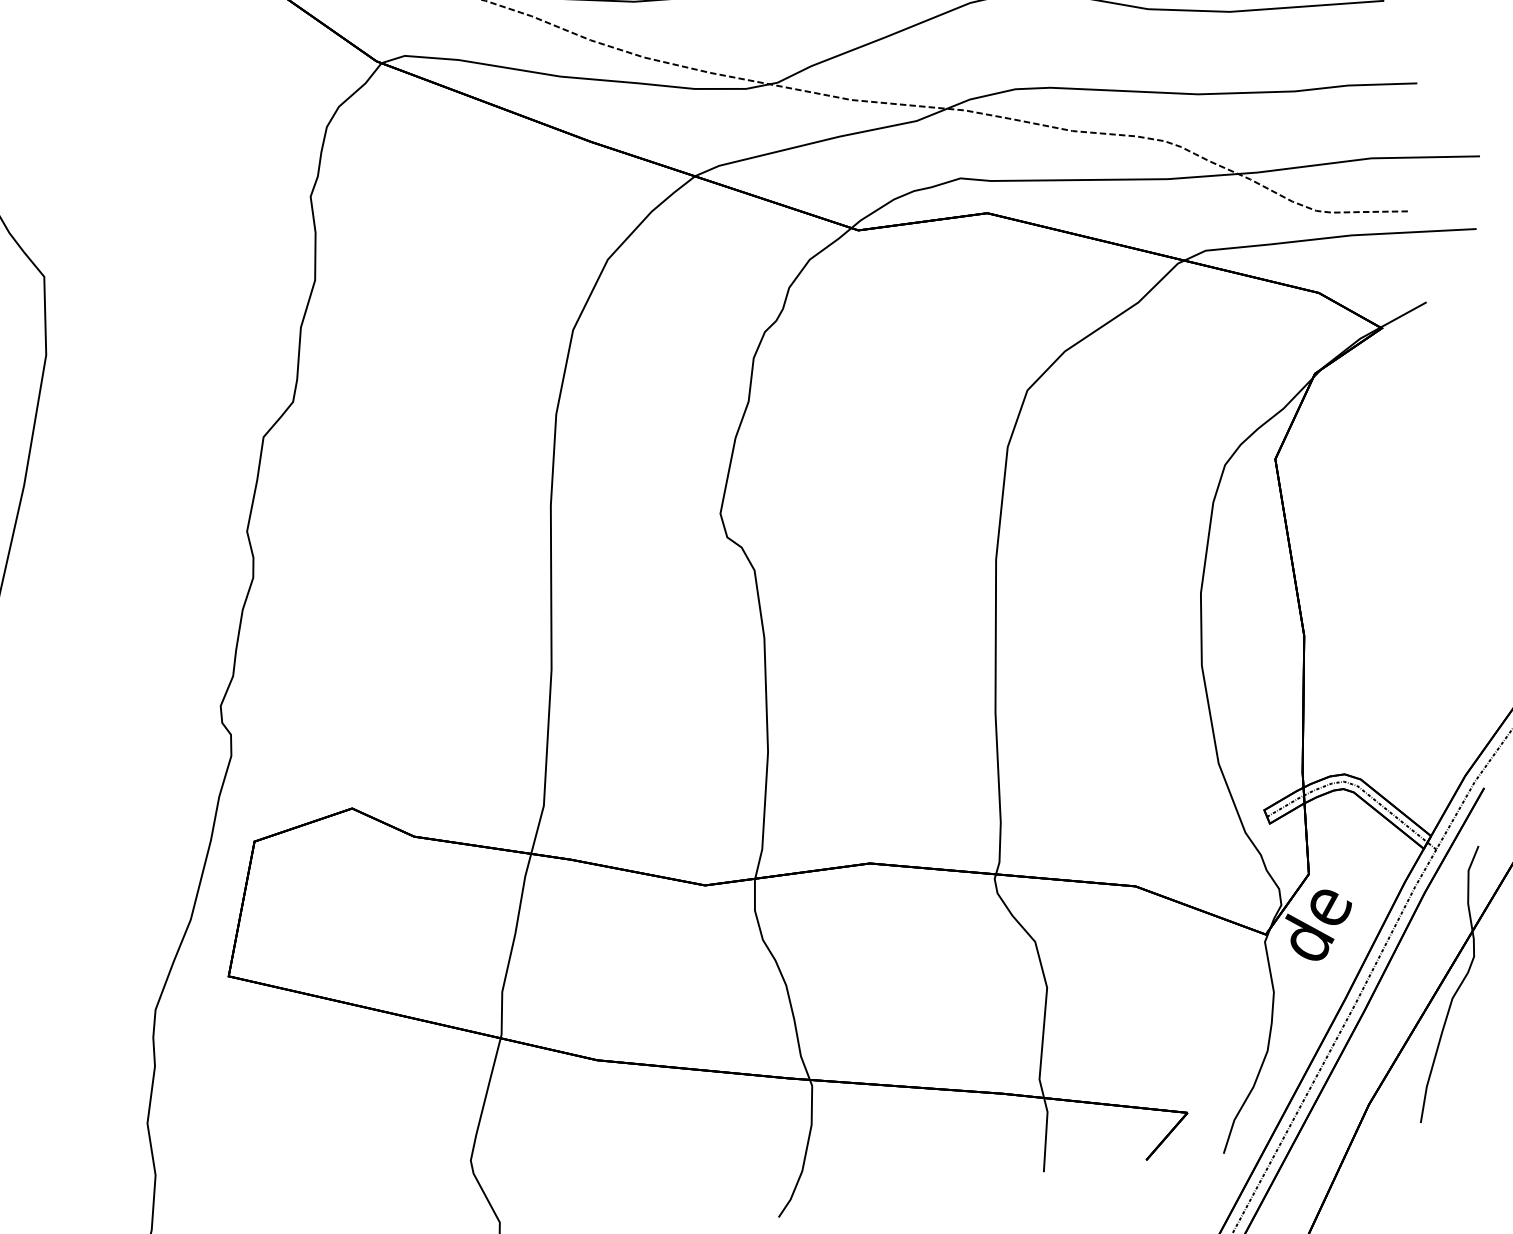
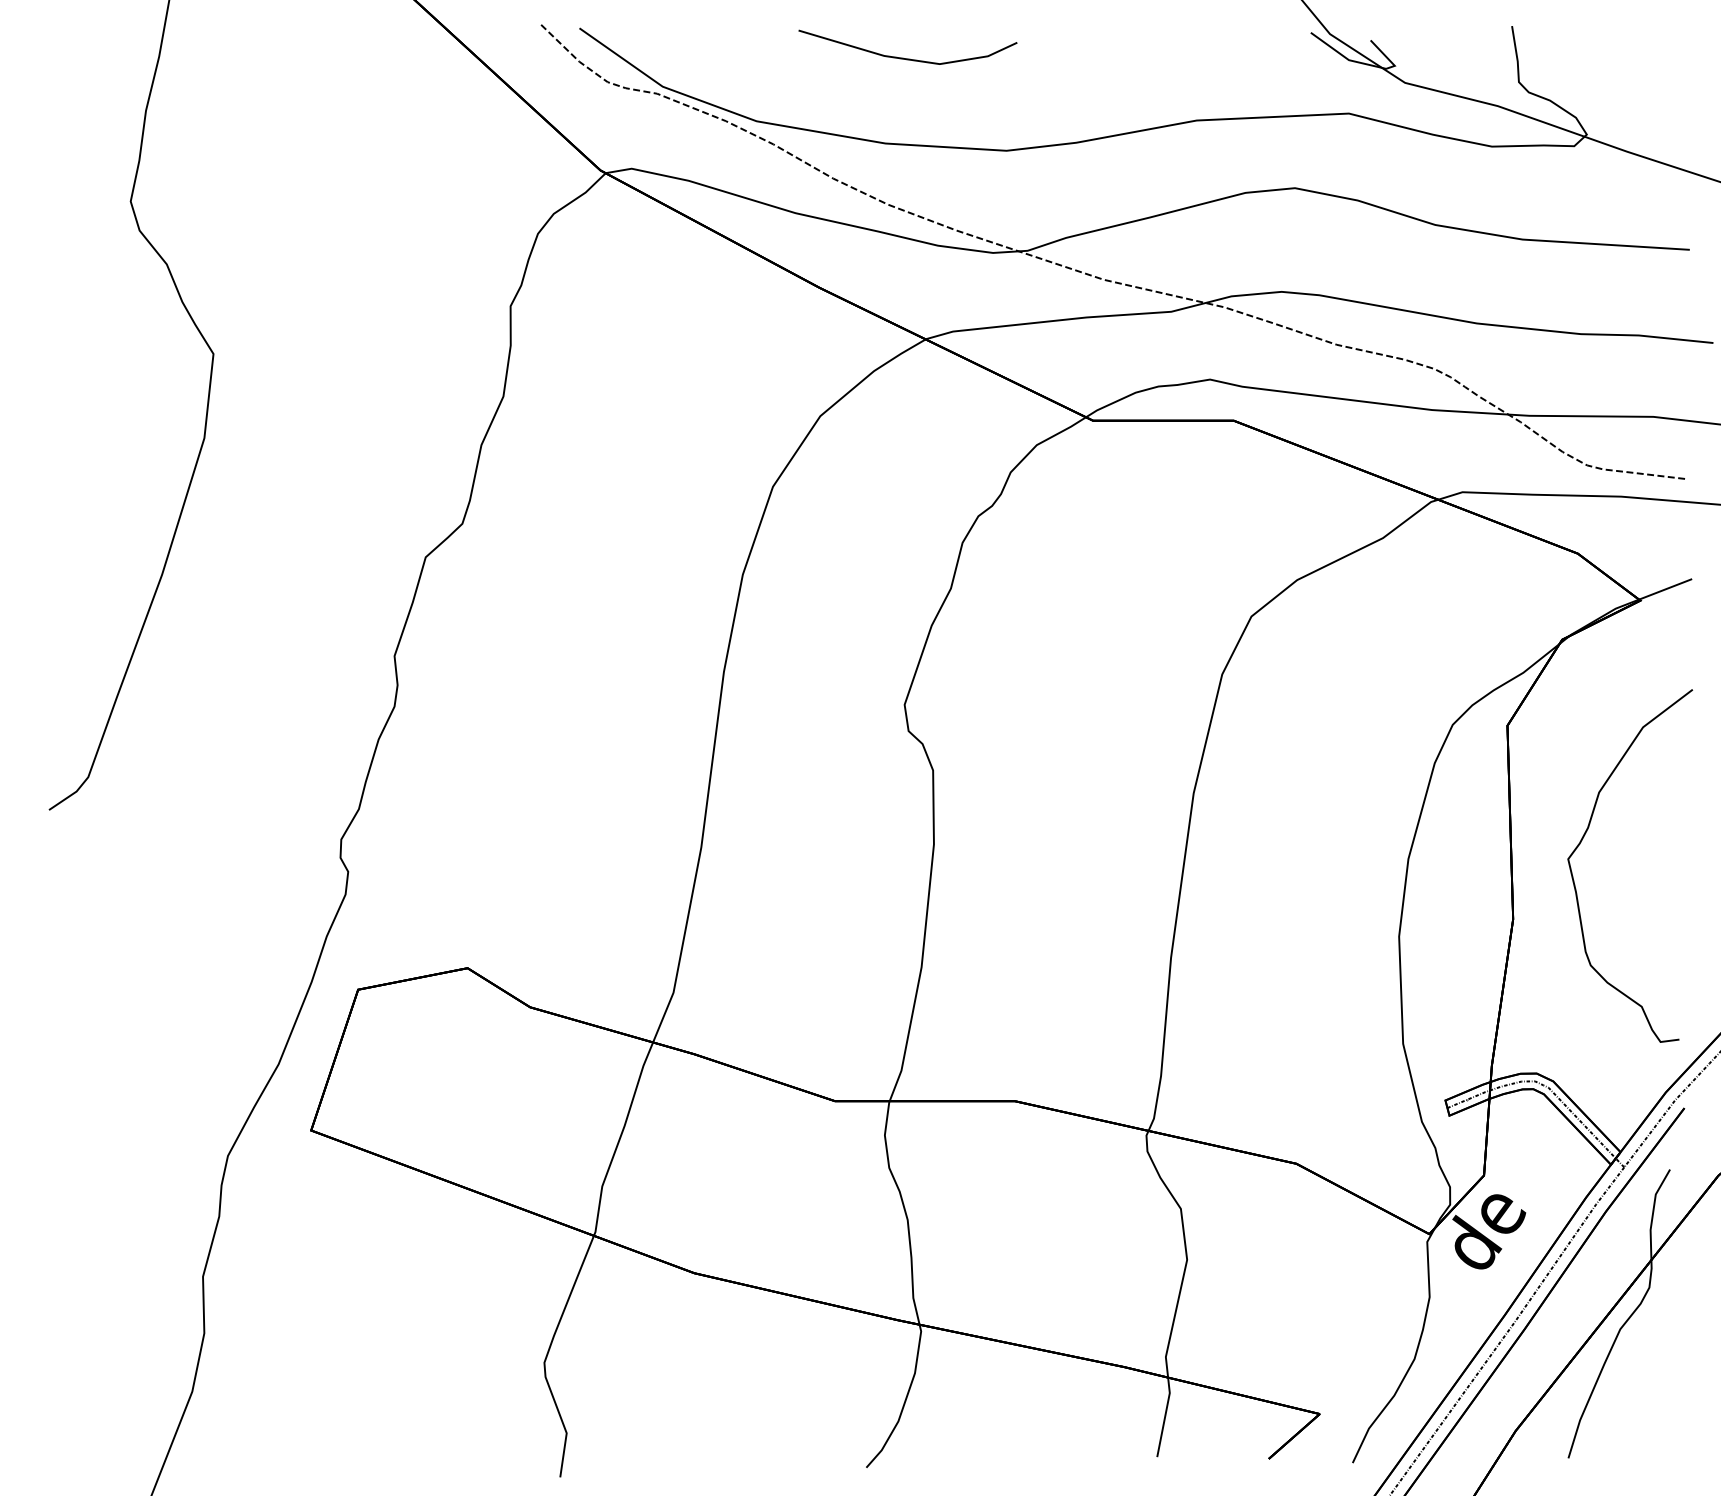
curve: (1360, 550) -> (1585, 835), added

